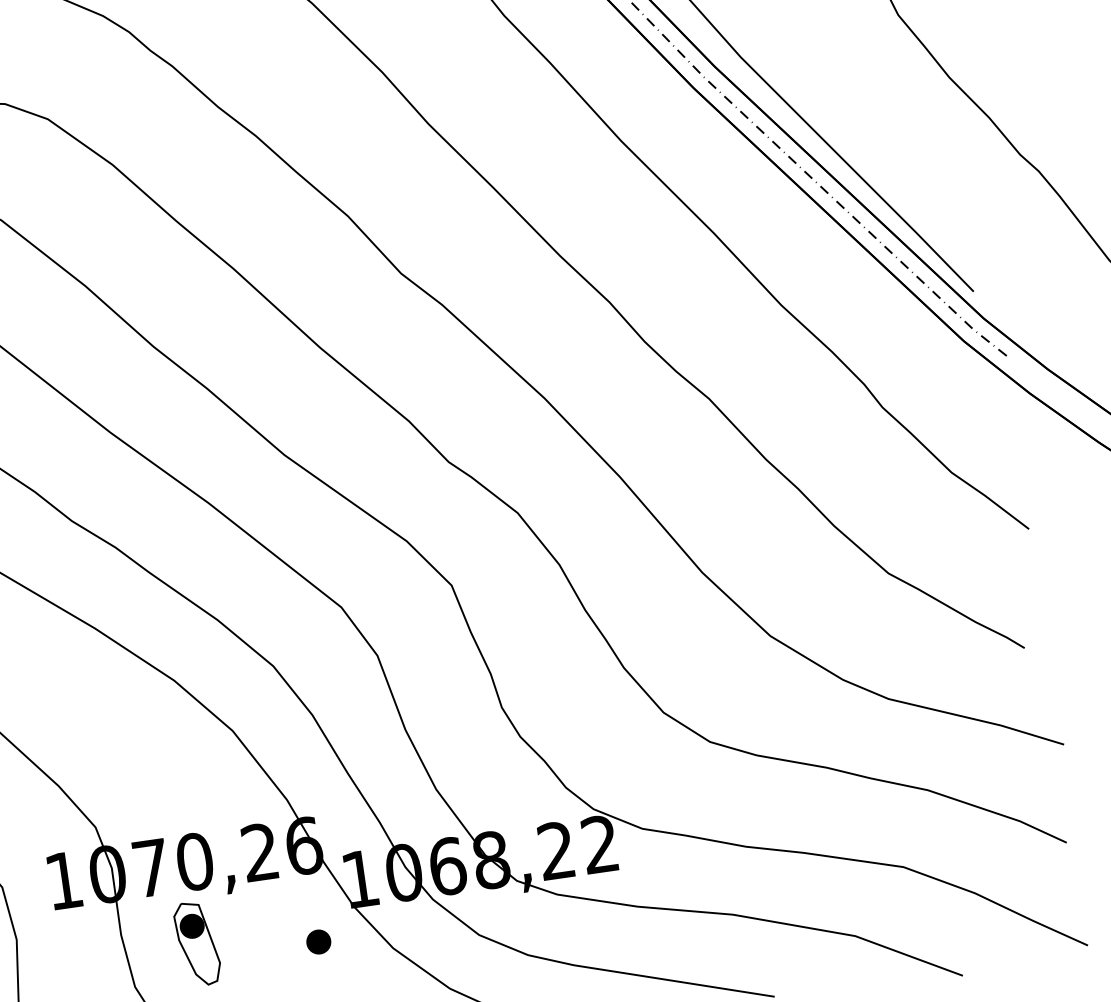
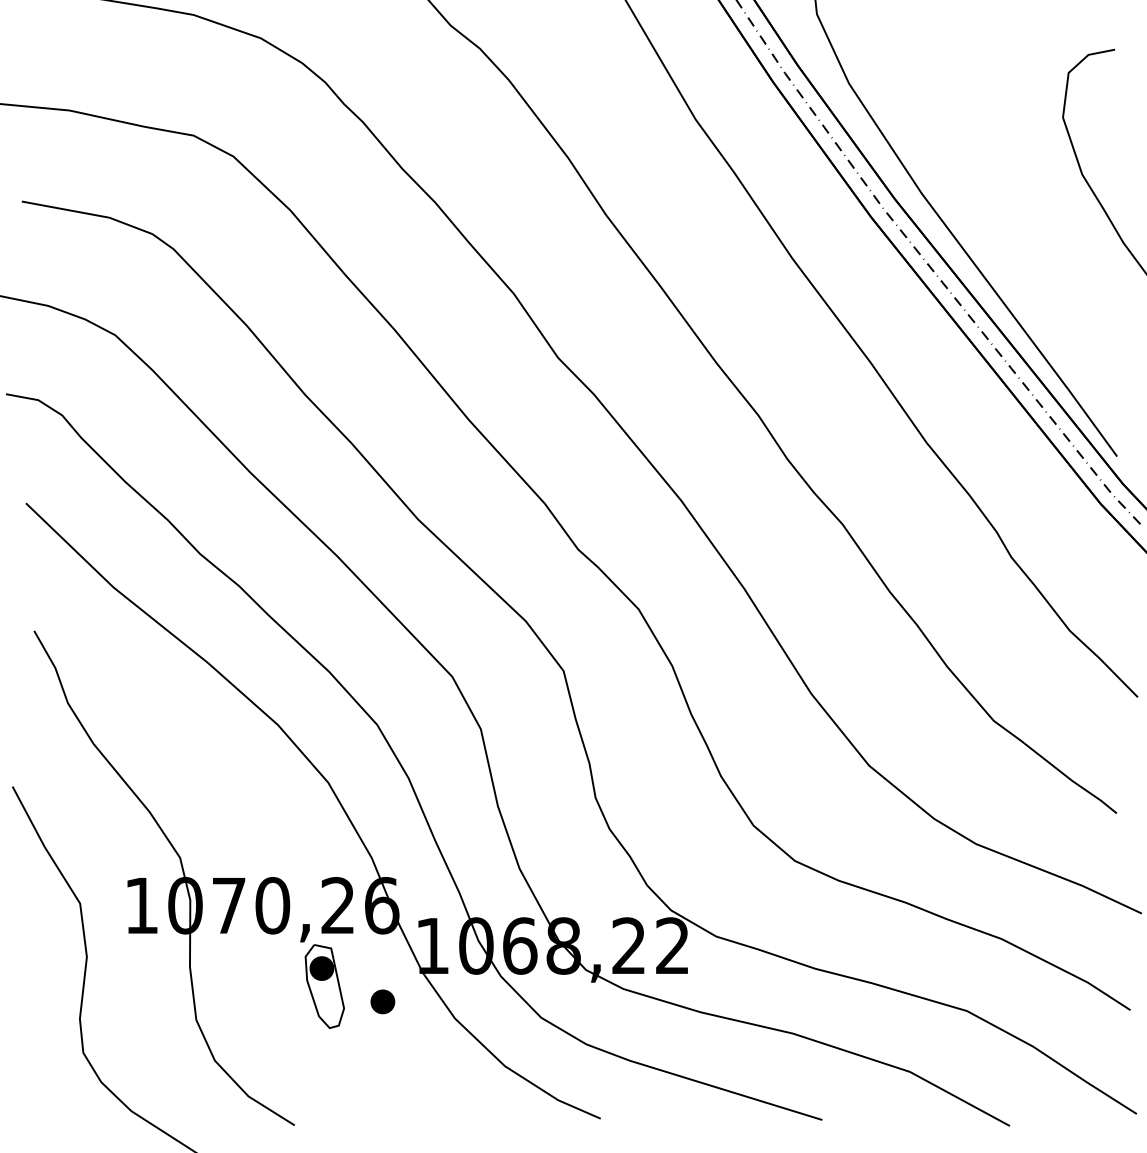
part: (197, 943) -> (324, 986), moved

